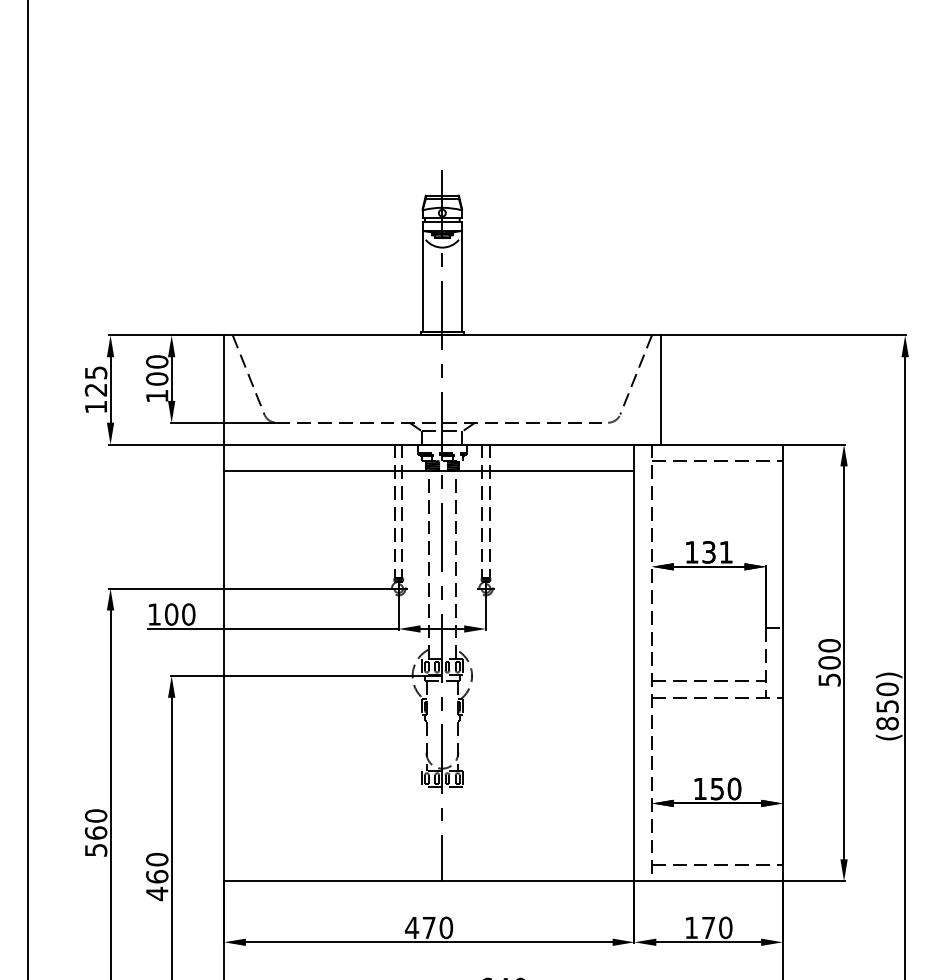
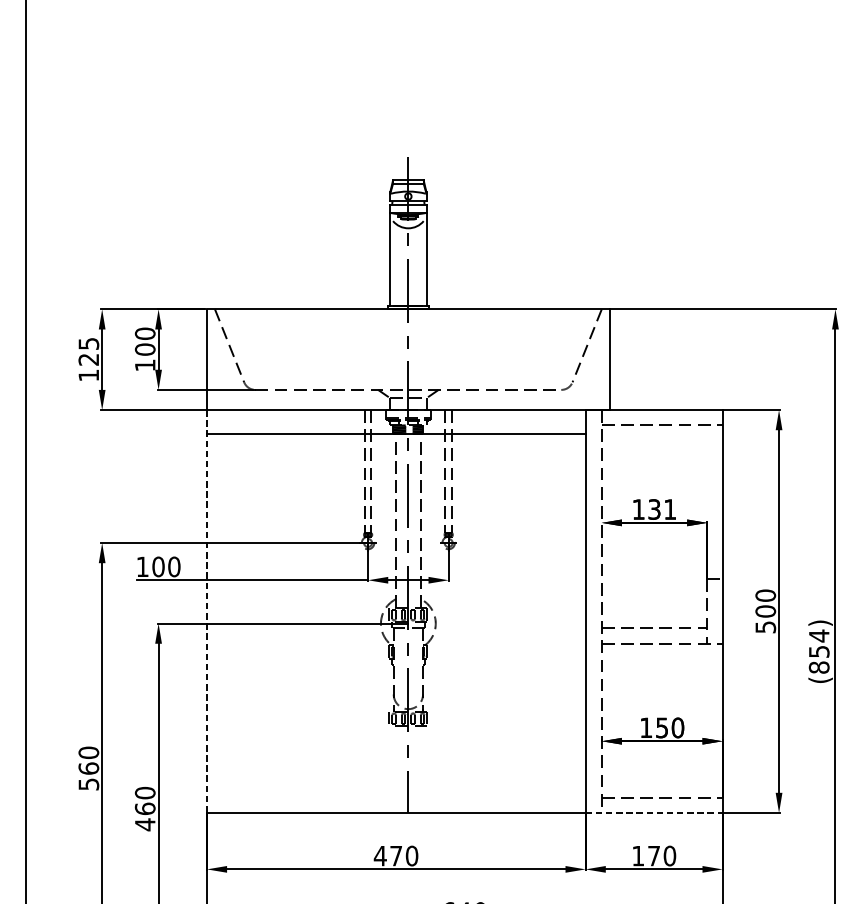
line: (224, 663) -> (207, 612), solid -> dashed
text: (887, 689) -> (819, 636), (850) -> (854)
line: (709, 881) -> (654, 813), solid -> dashed

